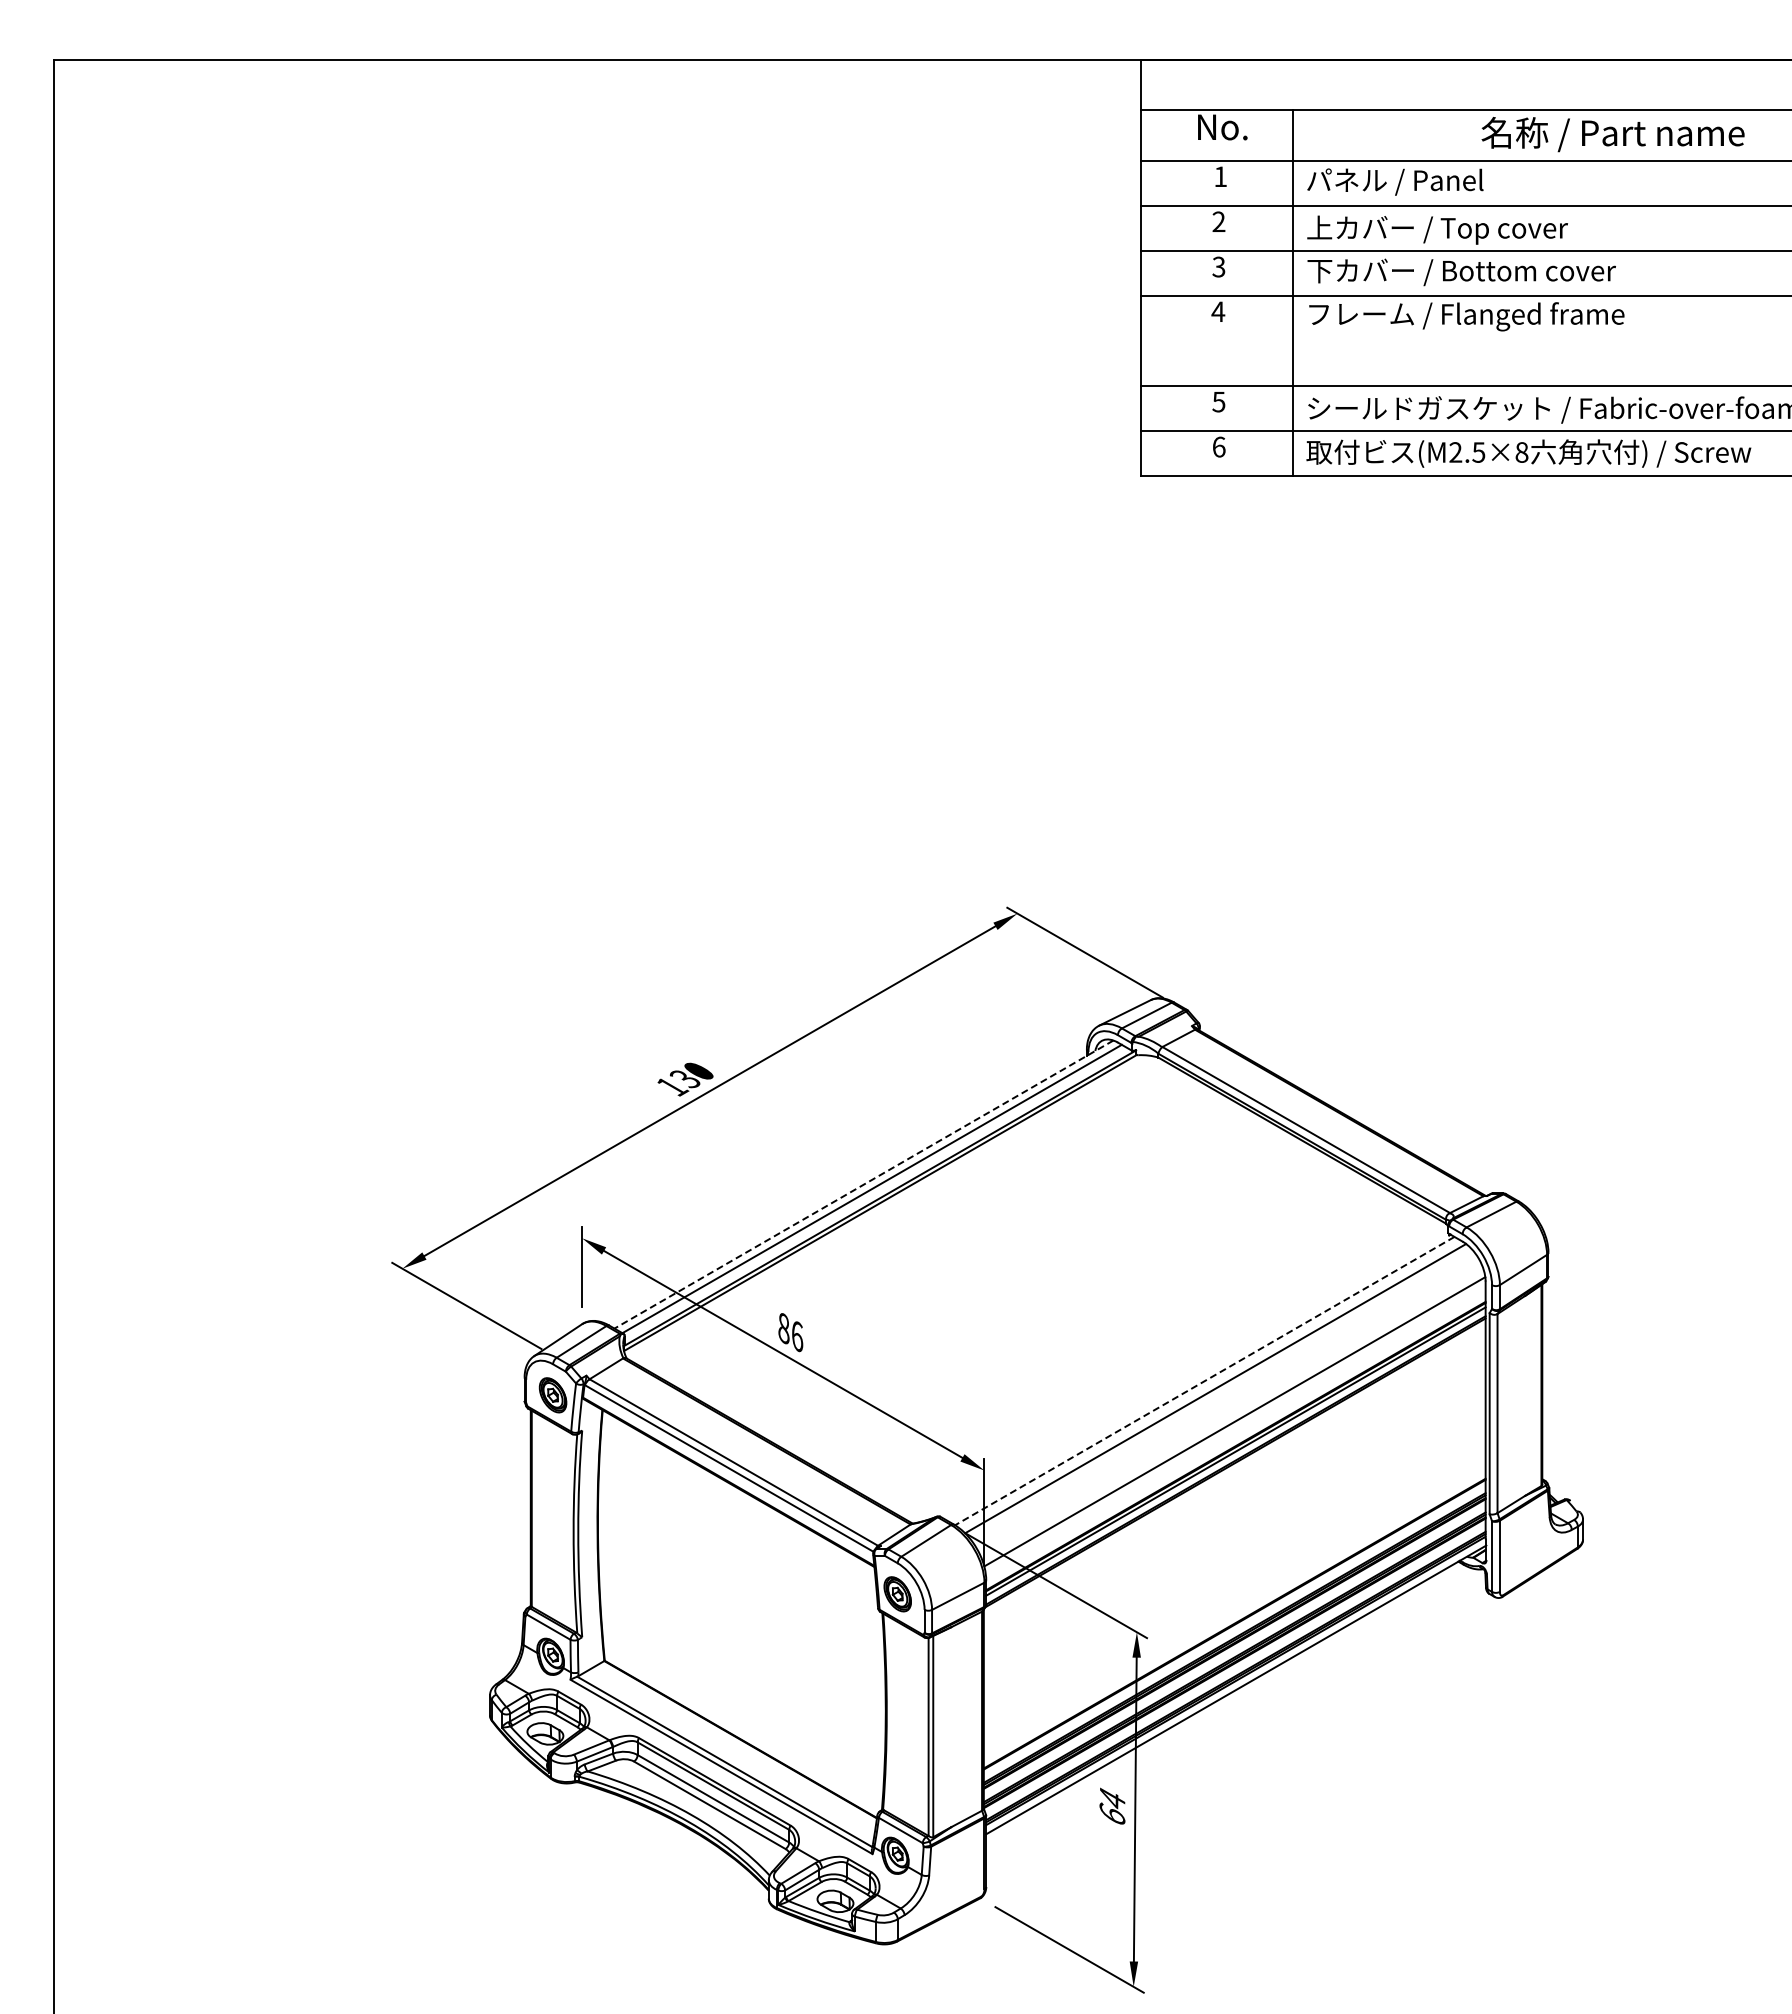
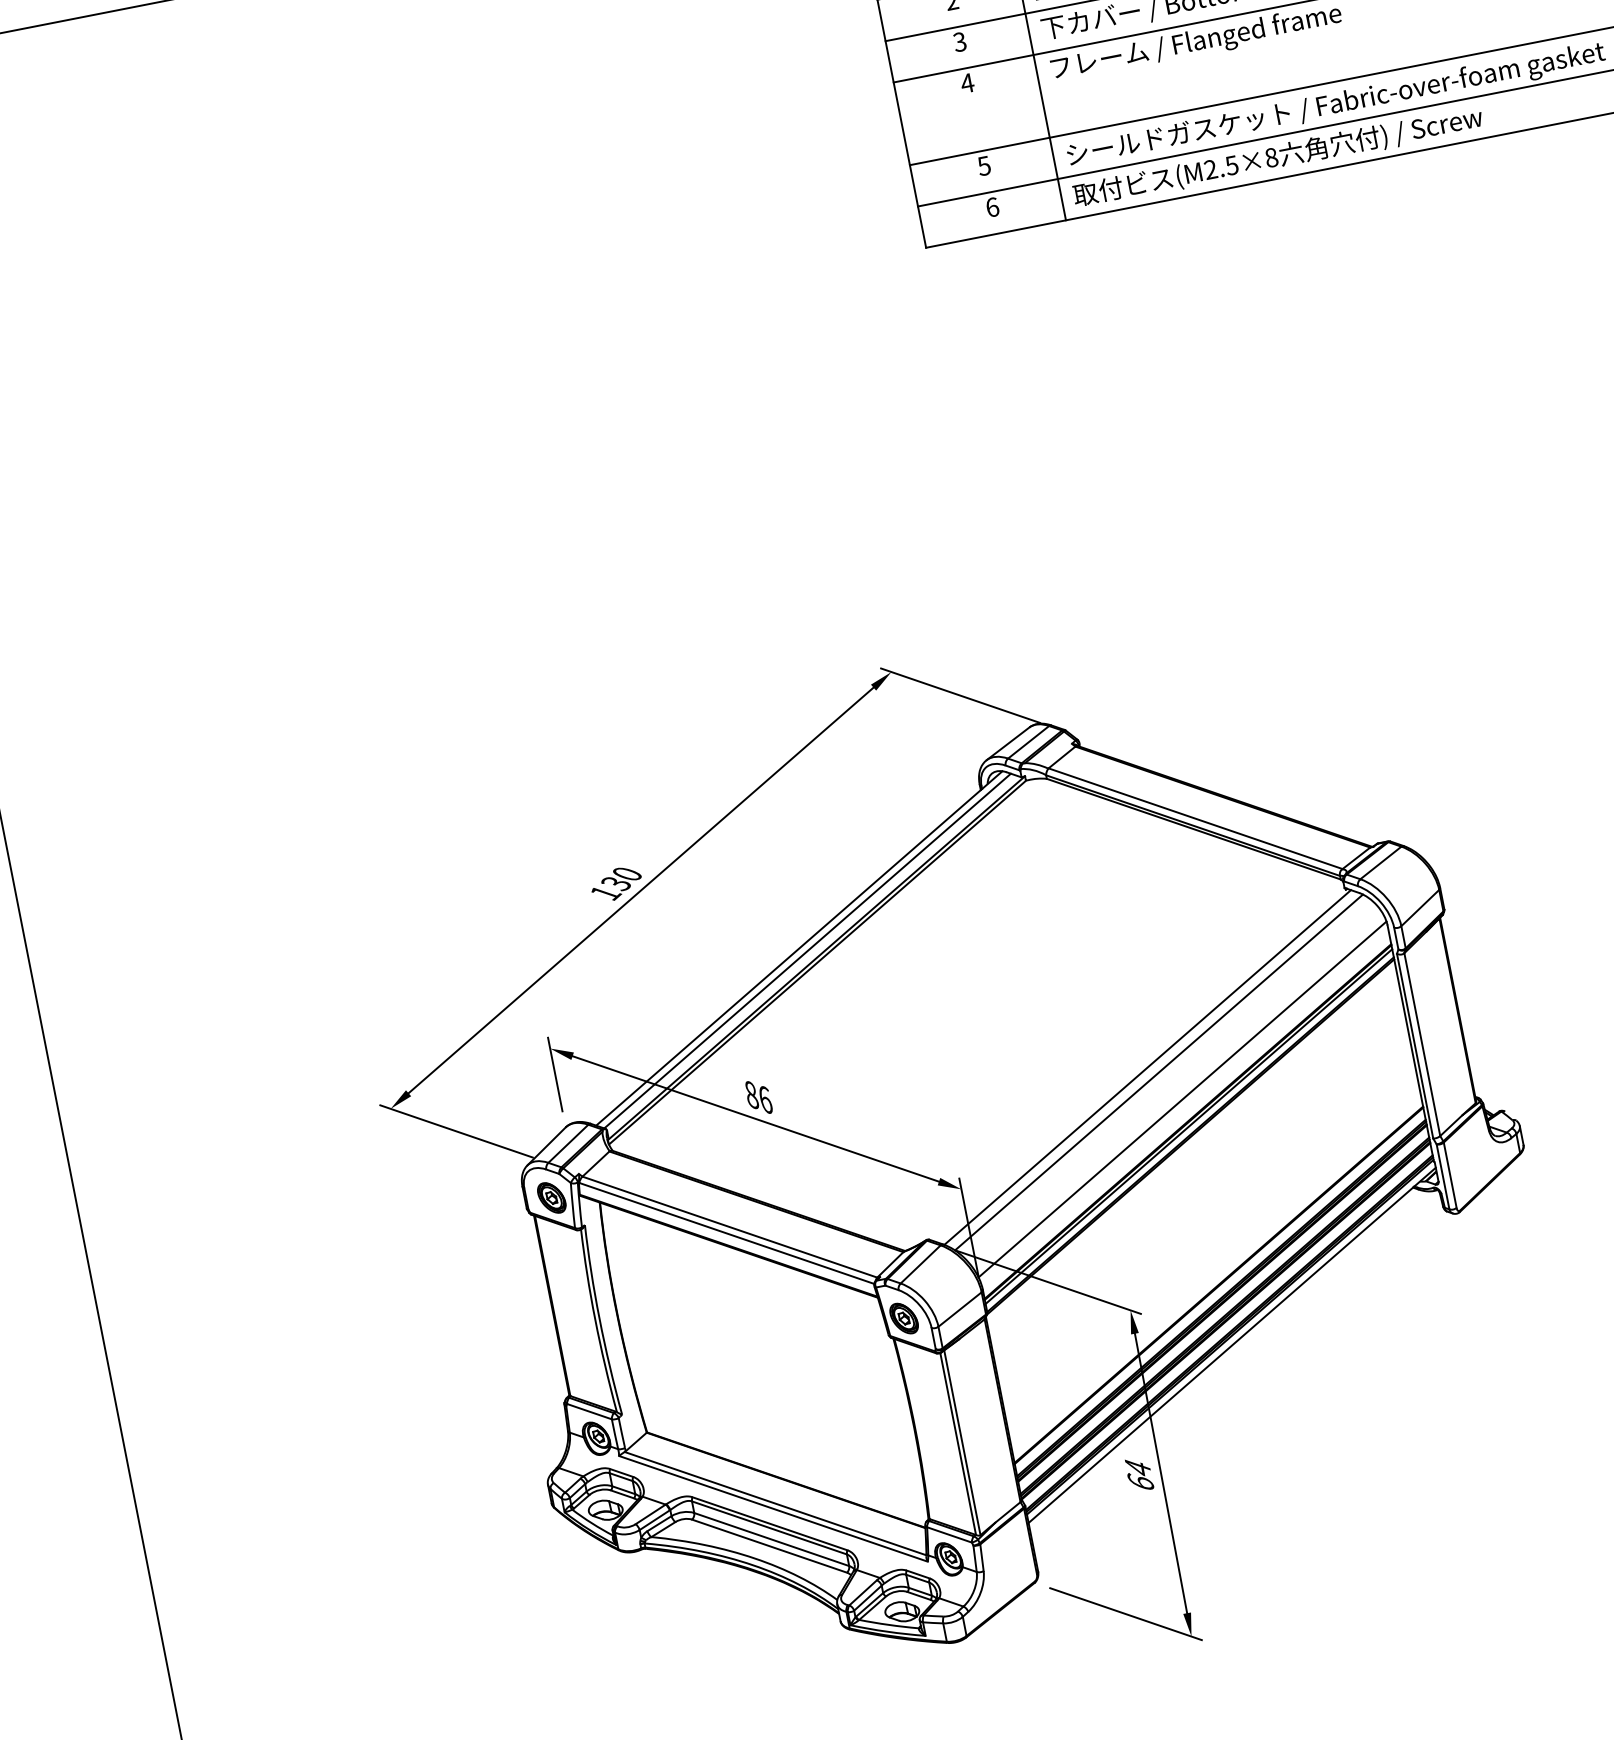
line: (863, 1184) -> (798, 948), dashed -> solid
line: (1204, 1381) -> (1147, 1067), dashed -> solid

